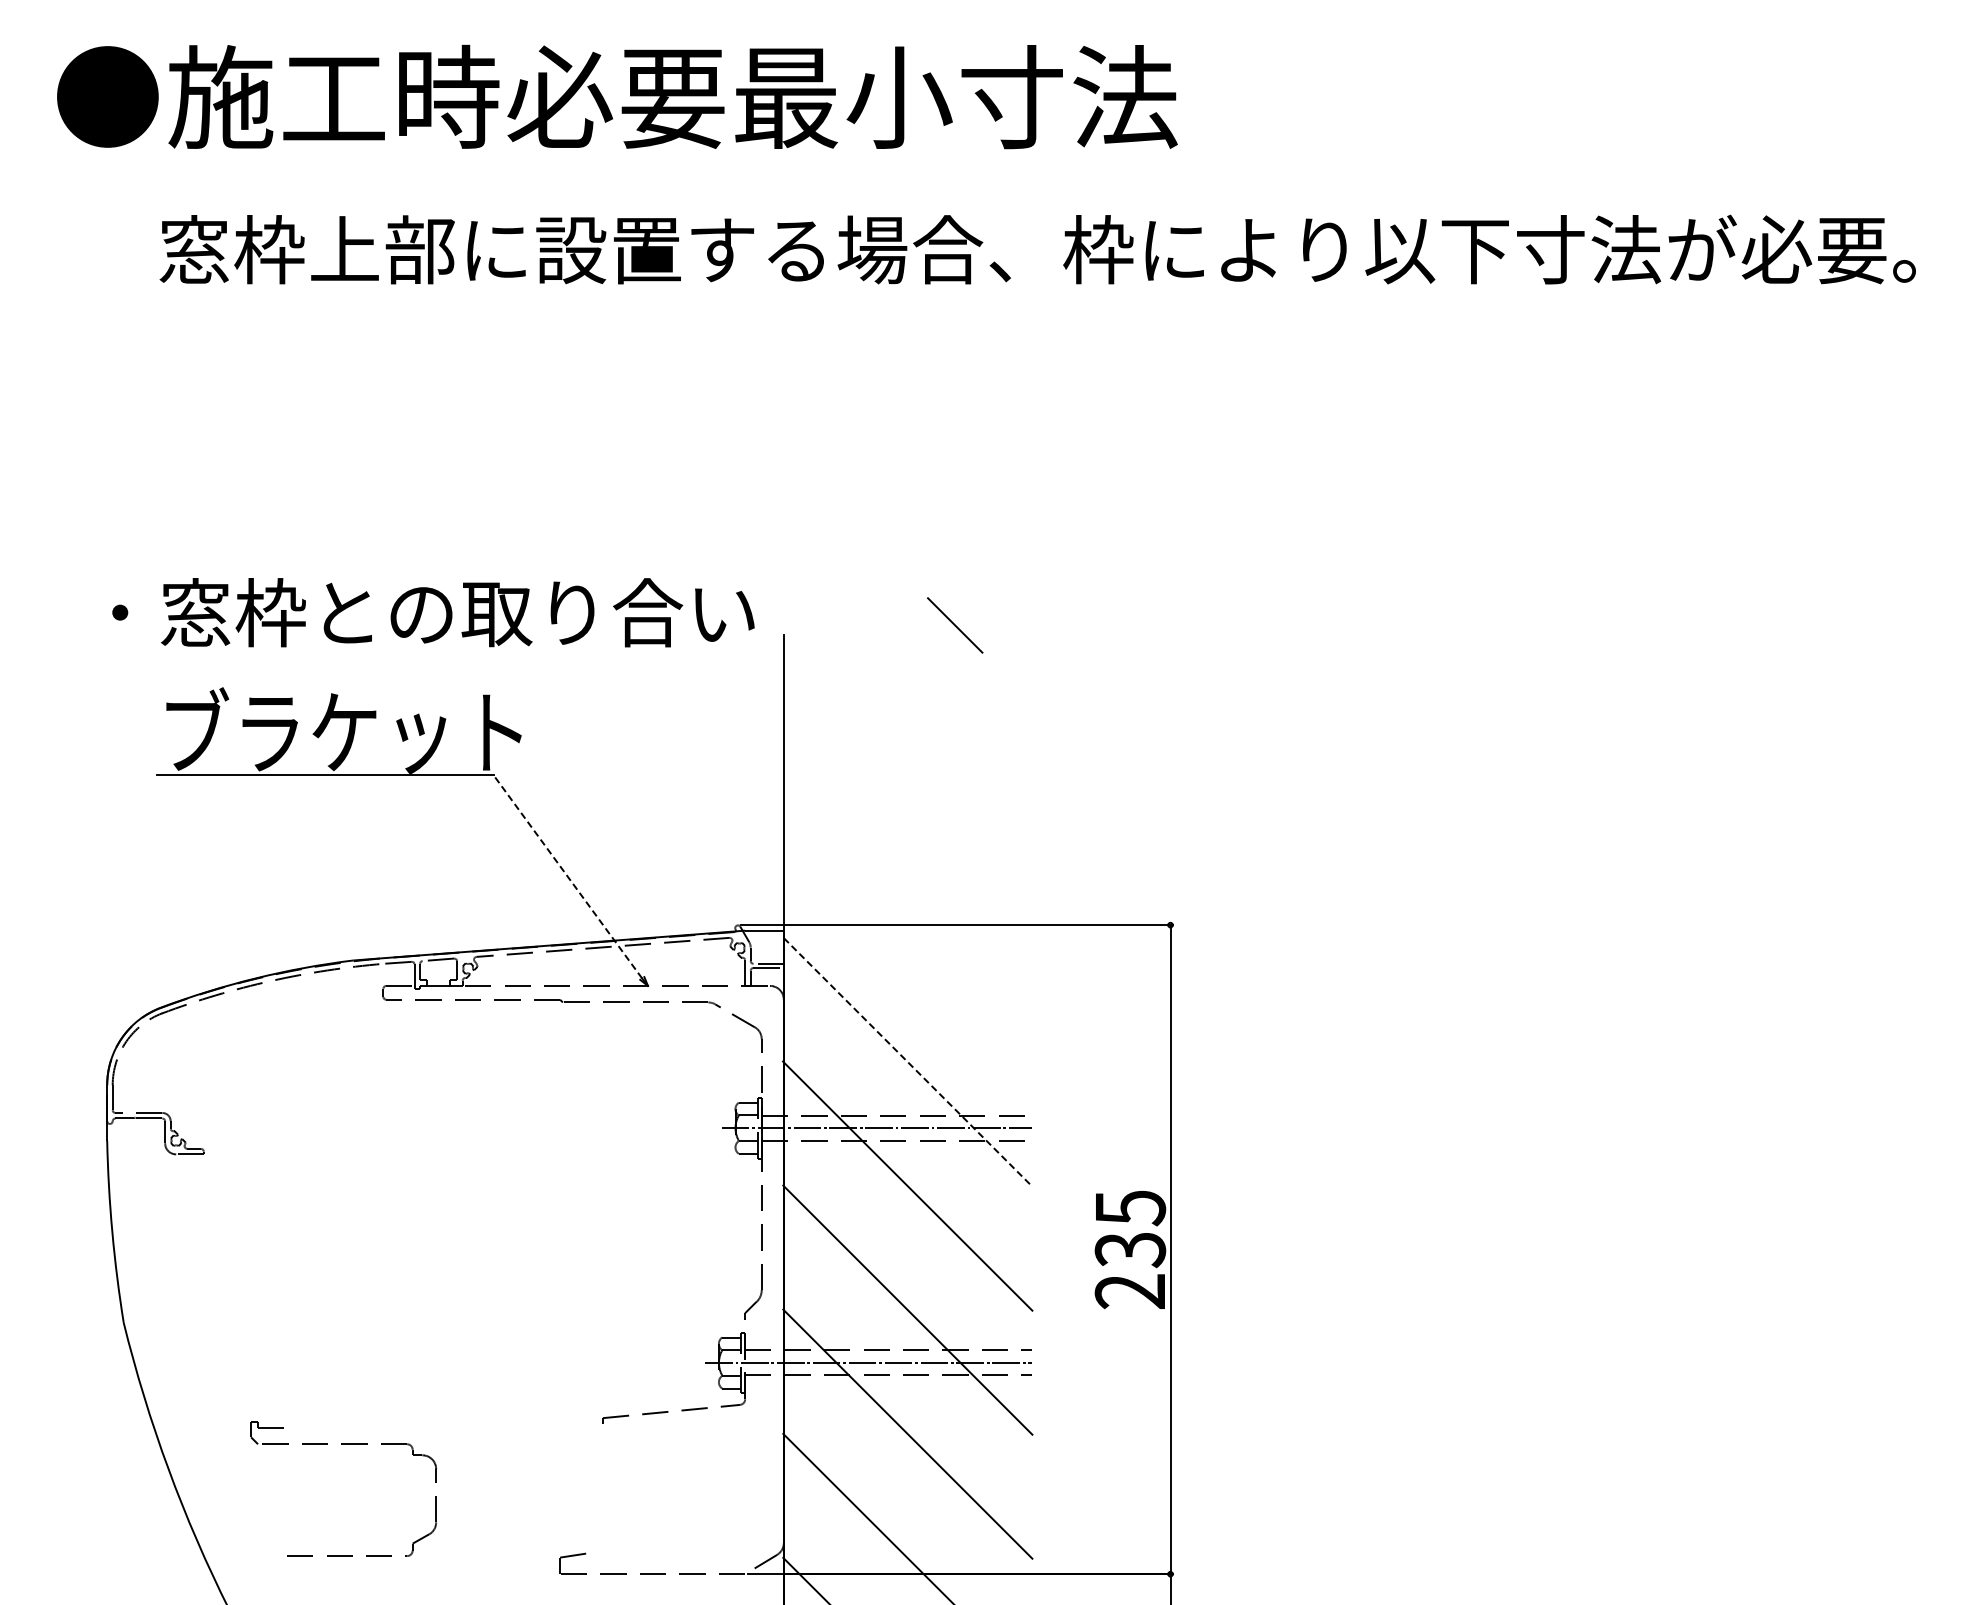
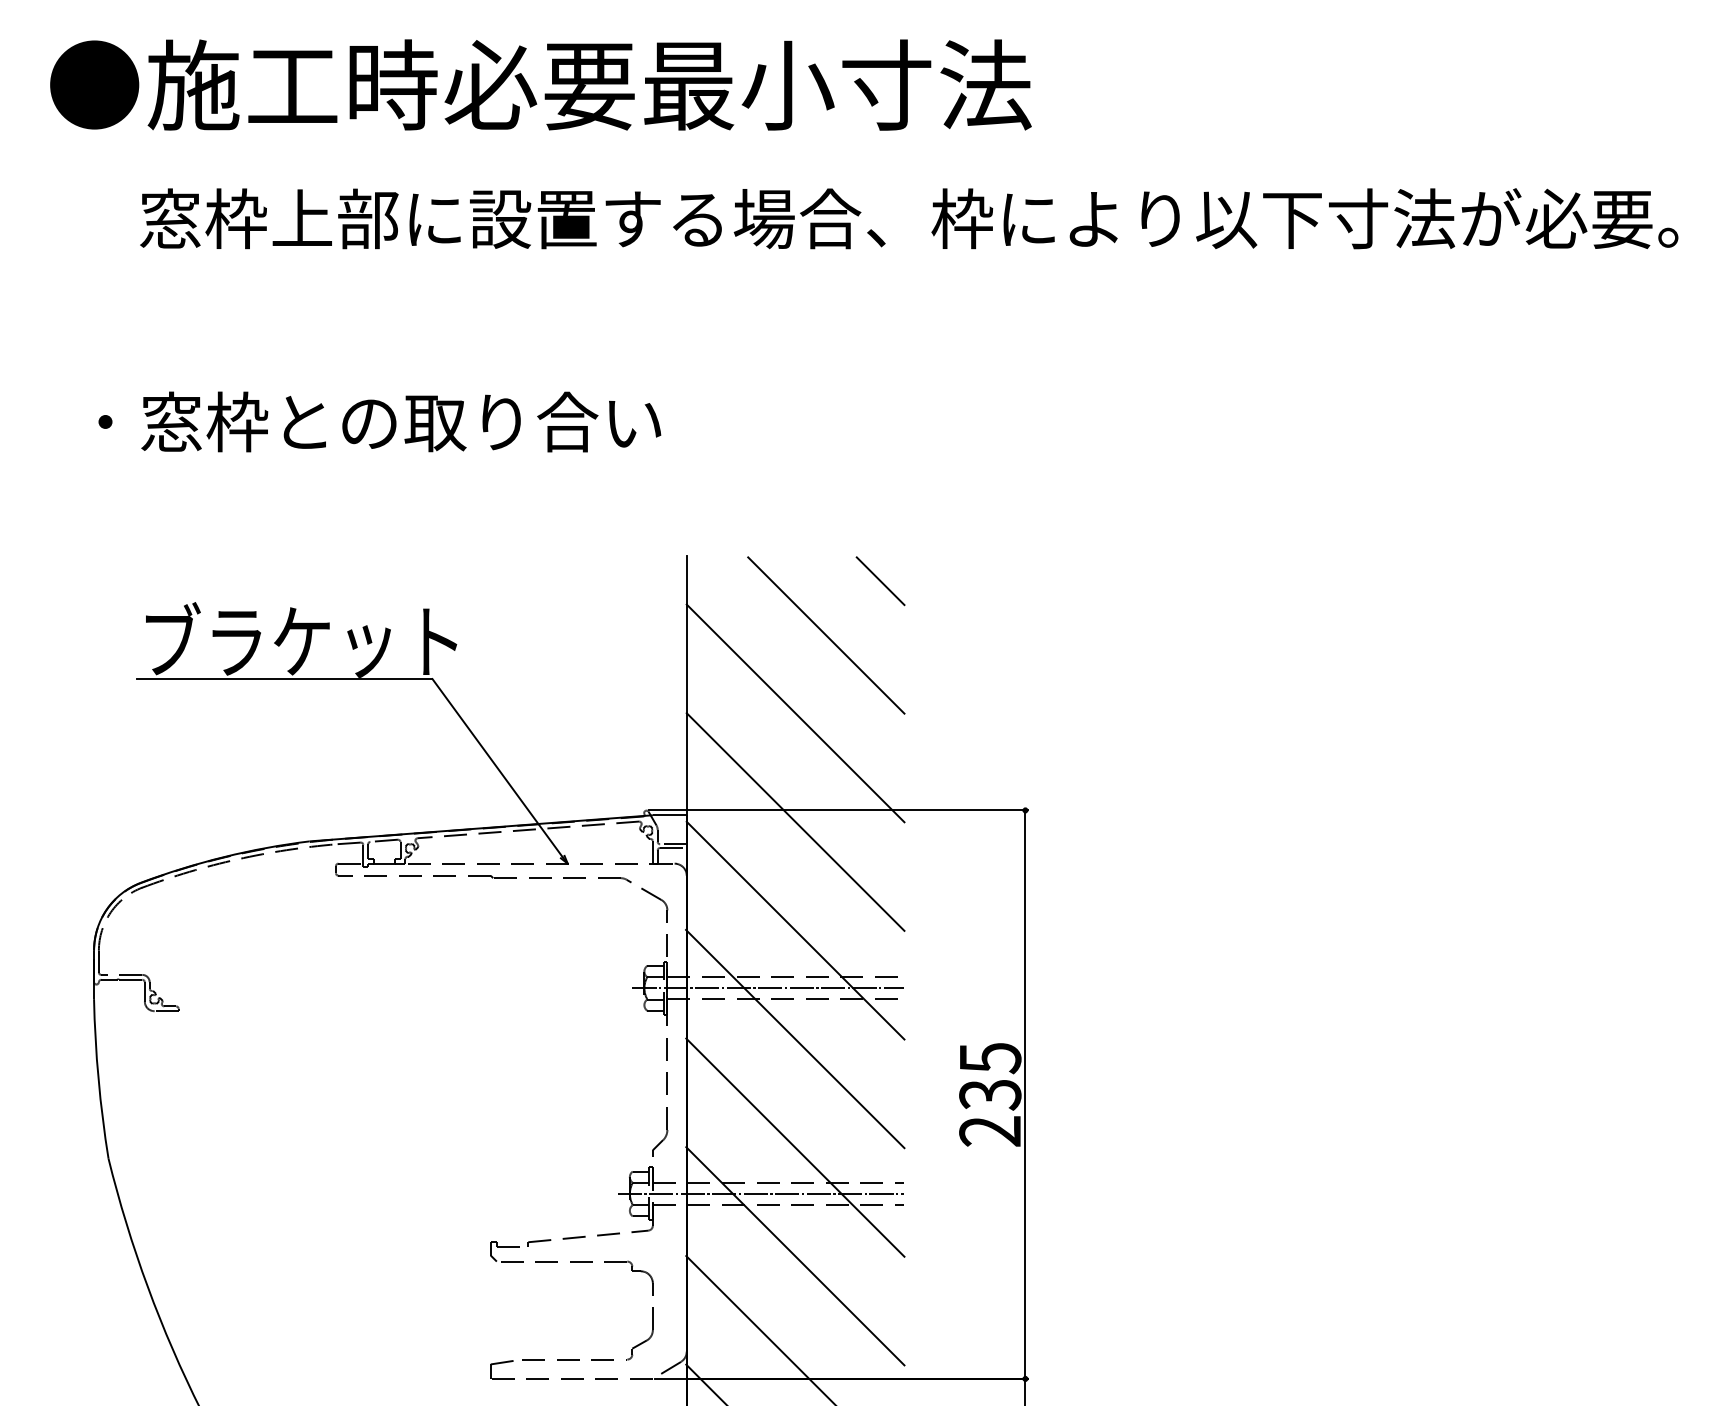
text: (433, 612) -> (379, 421), moved
line: (955, 625) -> (880, 581), moved
line: (943, 725) -> (826, 635), added
line: (907, 814) -> (795, 713), added
line: (567, 876) -> (497, 767), dashed -> solid
line: (907, 938) -> (795, 822), added
line: (908, 1062) -> (795, 930), dashed -> solid
part: (343, 1444) -> (571, 1261), moved

